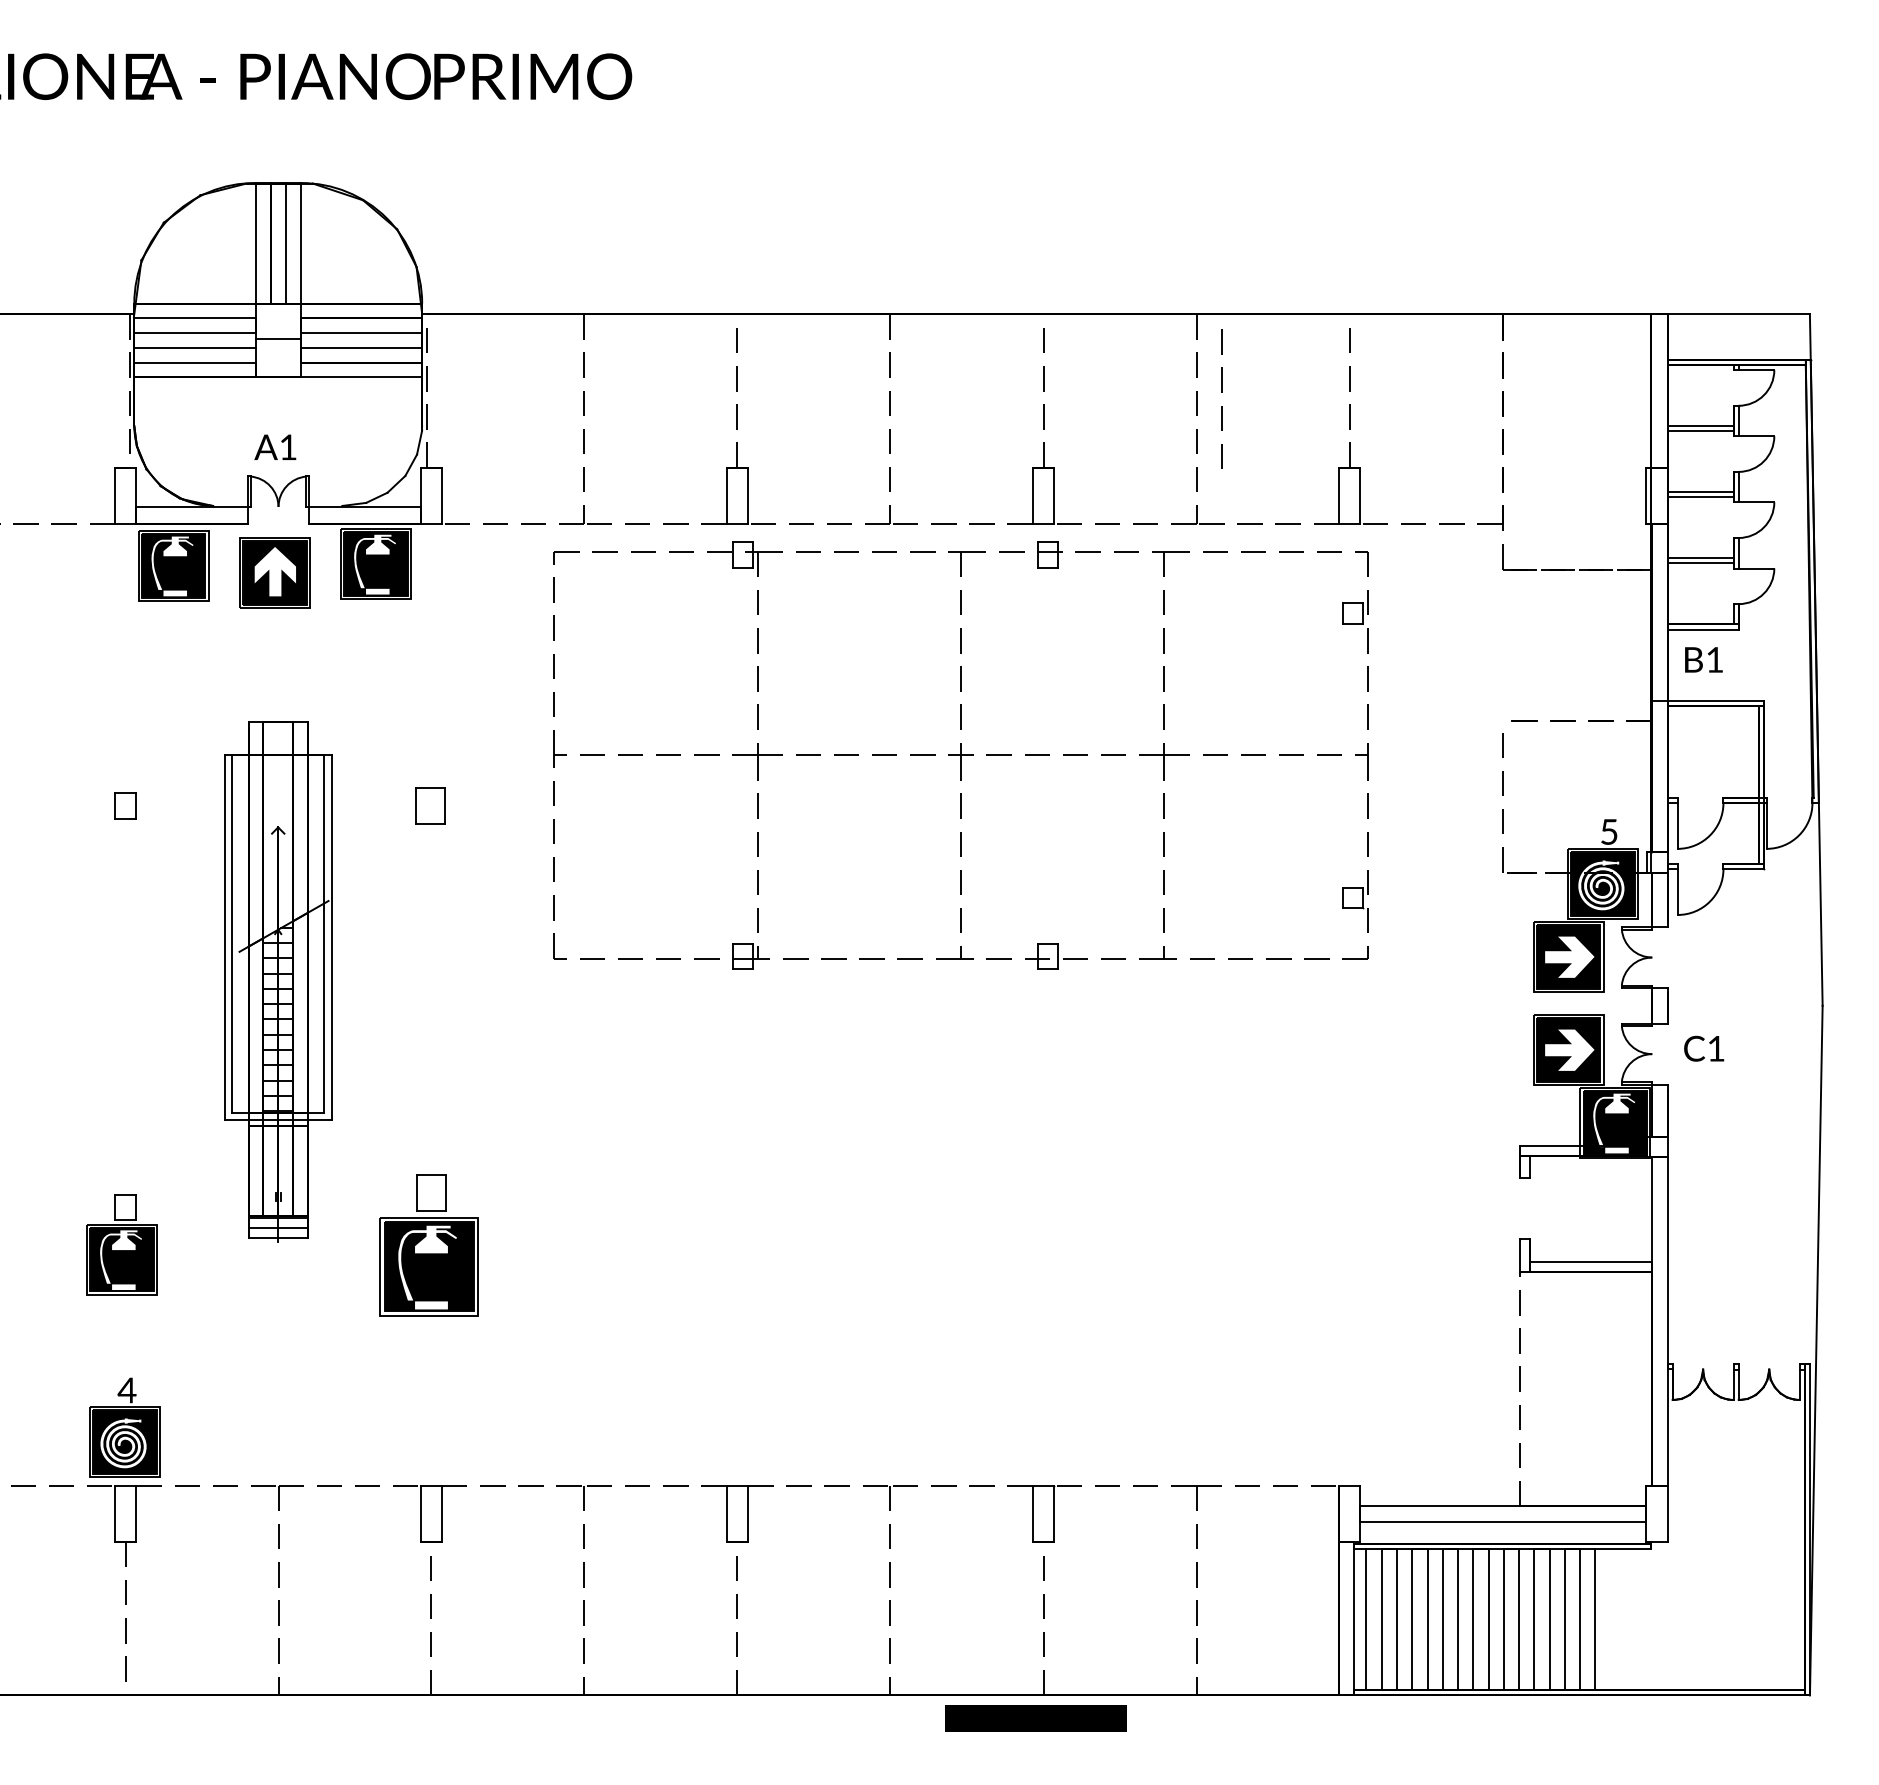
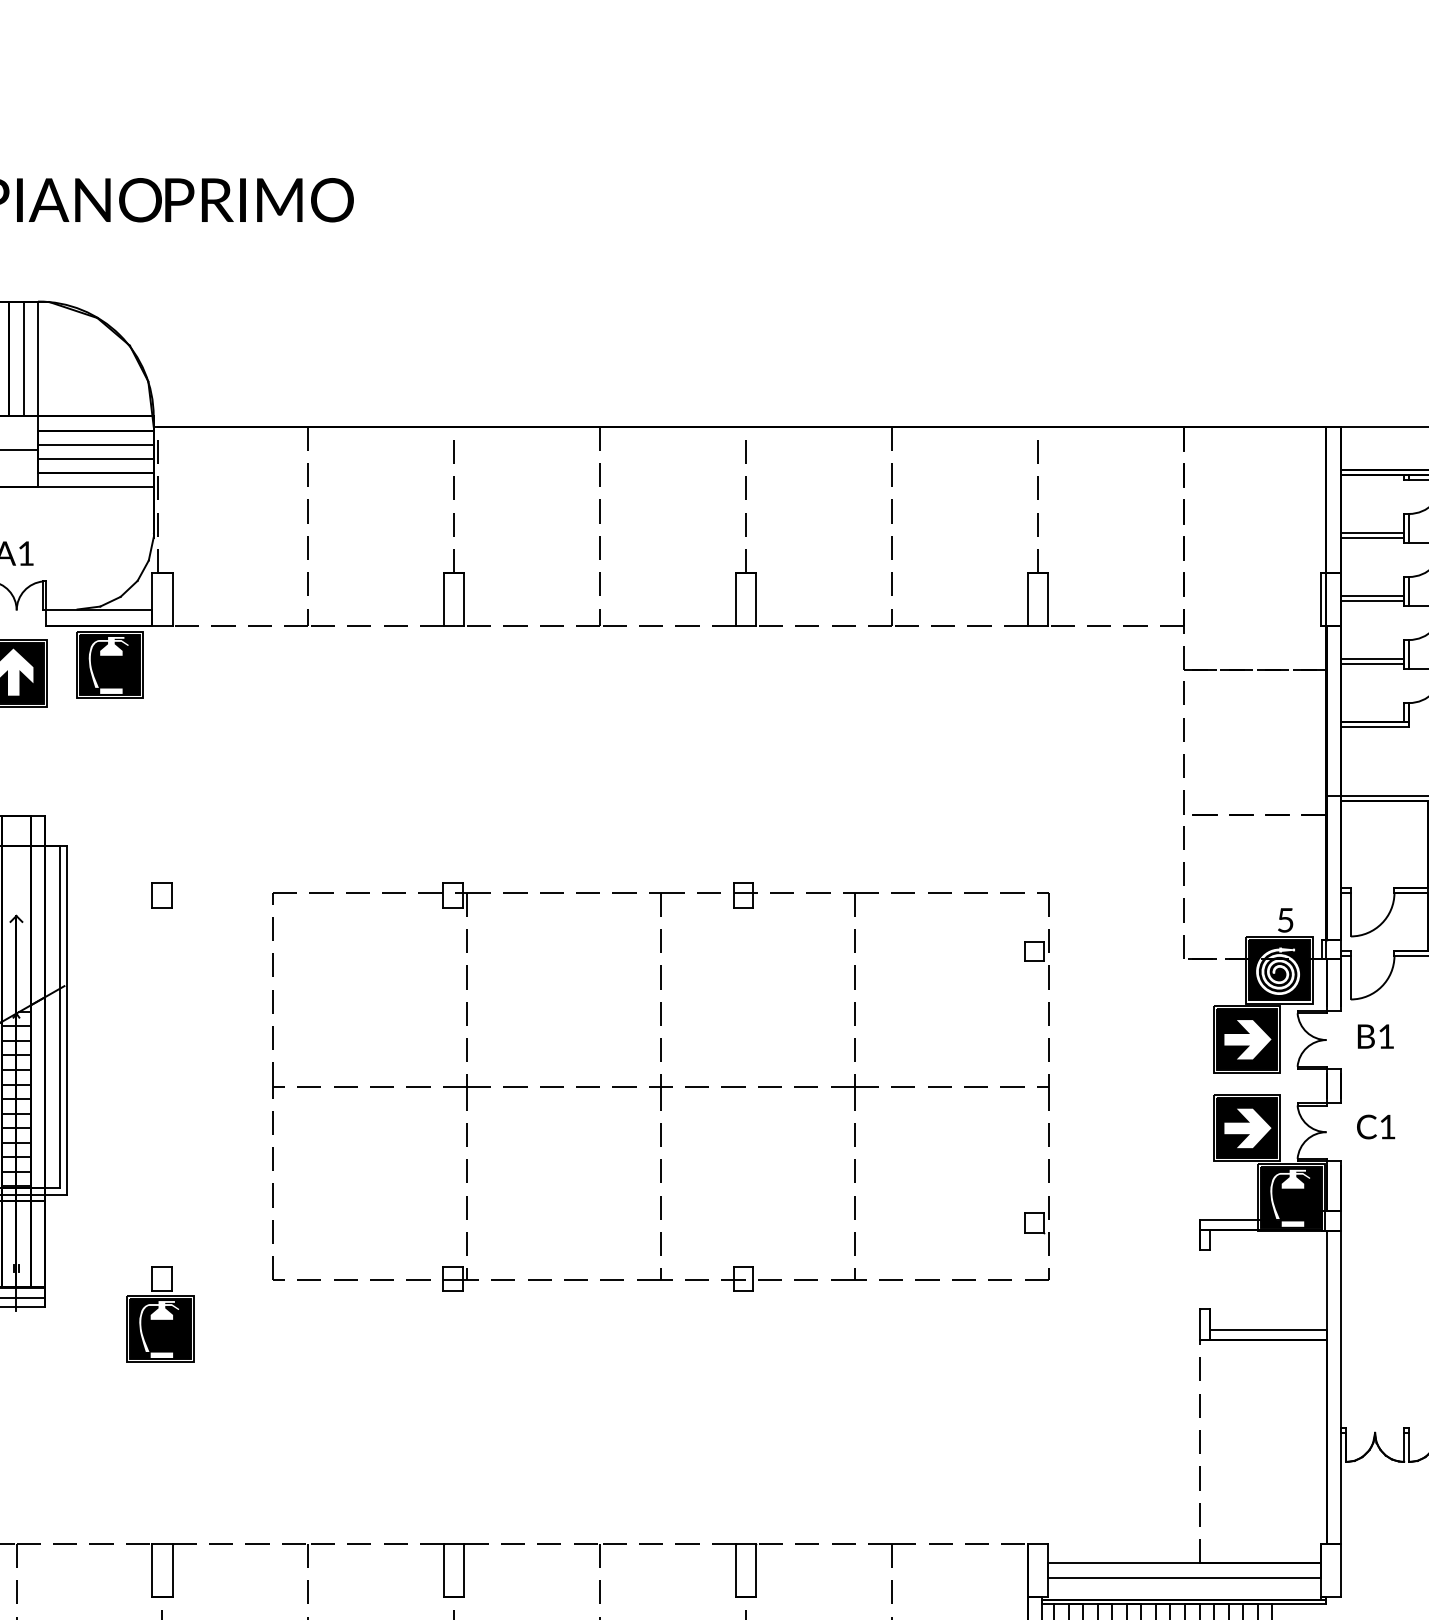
line: (1221, 392) -> (1183, 741), moved
text: (1703, 659) -> (1375, 1036), moved
part: (960, 755) -> (660, 1086), moved
part: (430, 805) -> (161, 895), size x0.71
part: (428, 1244) -> (159, 1313), size x0.71

